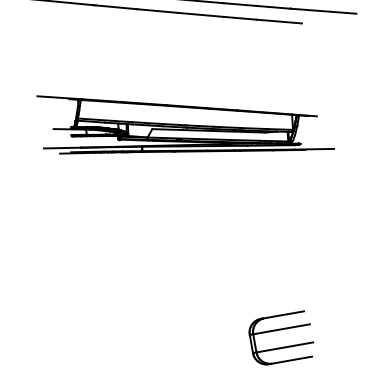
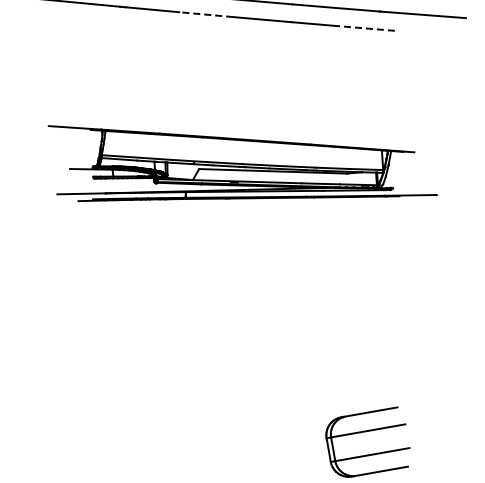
line: (157, 10) -> (205, 14), solid -> dashed
line: (279, 21) -> (365, 28), solid -> dashed

